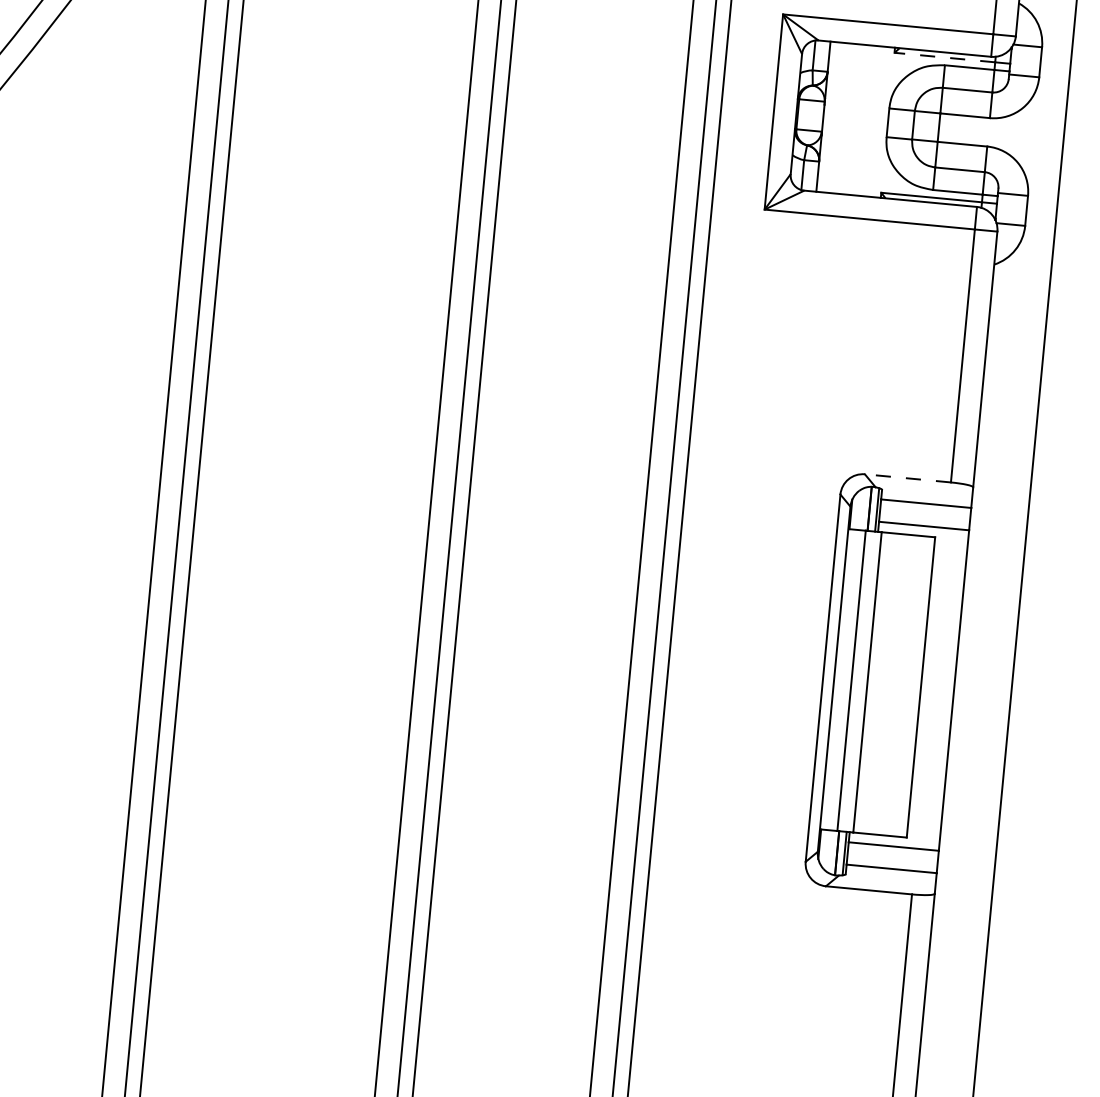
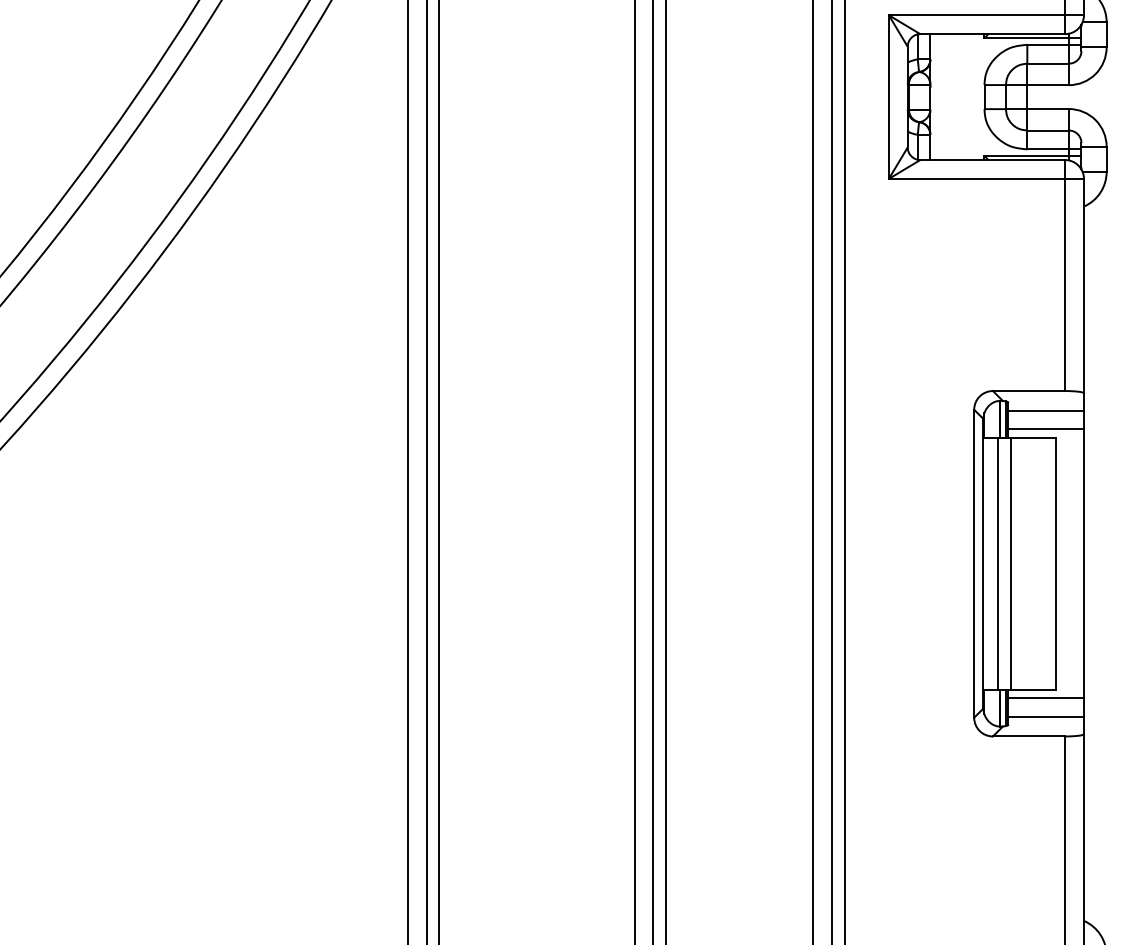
line: (944, 57) -> (1026, 38), dashed -> solid
line: (907, 478) -> (1028, 391), dashed -> solid

